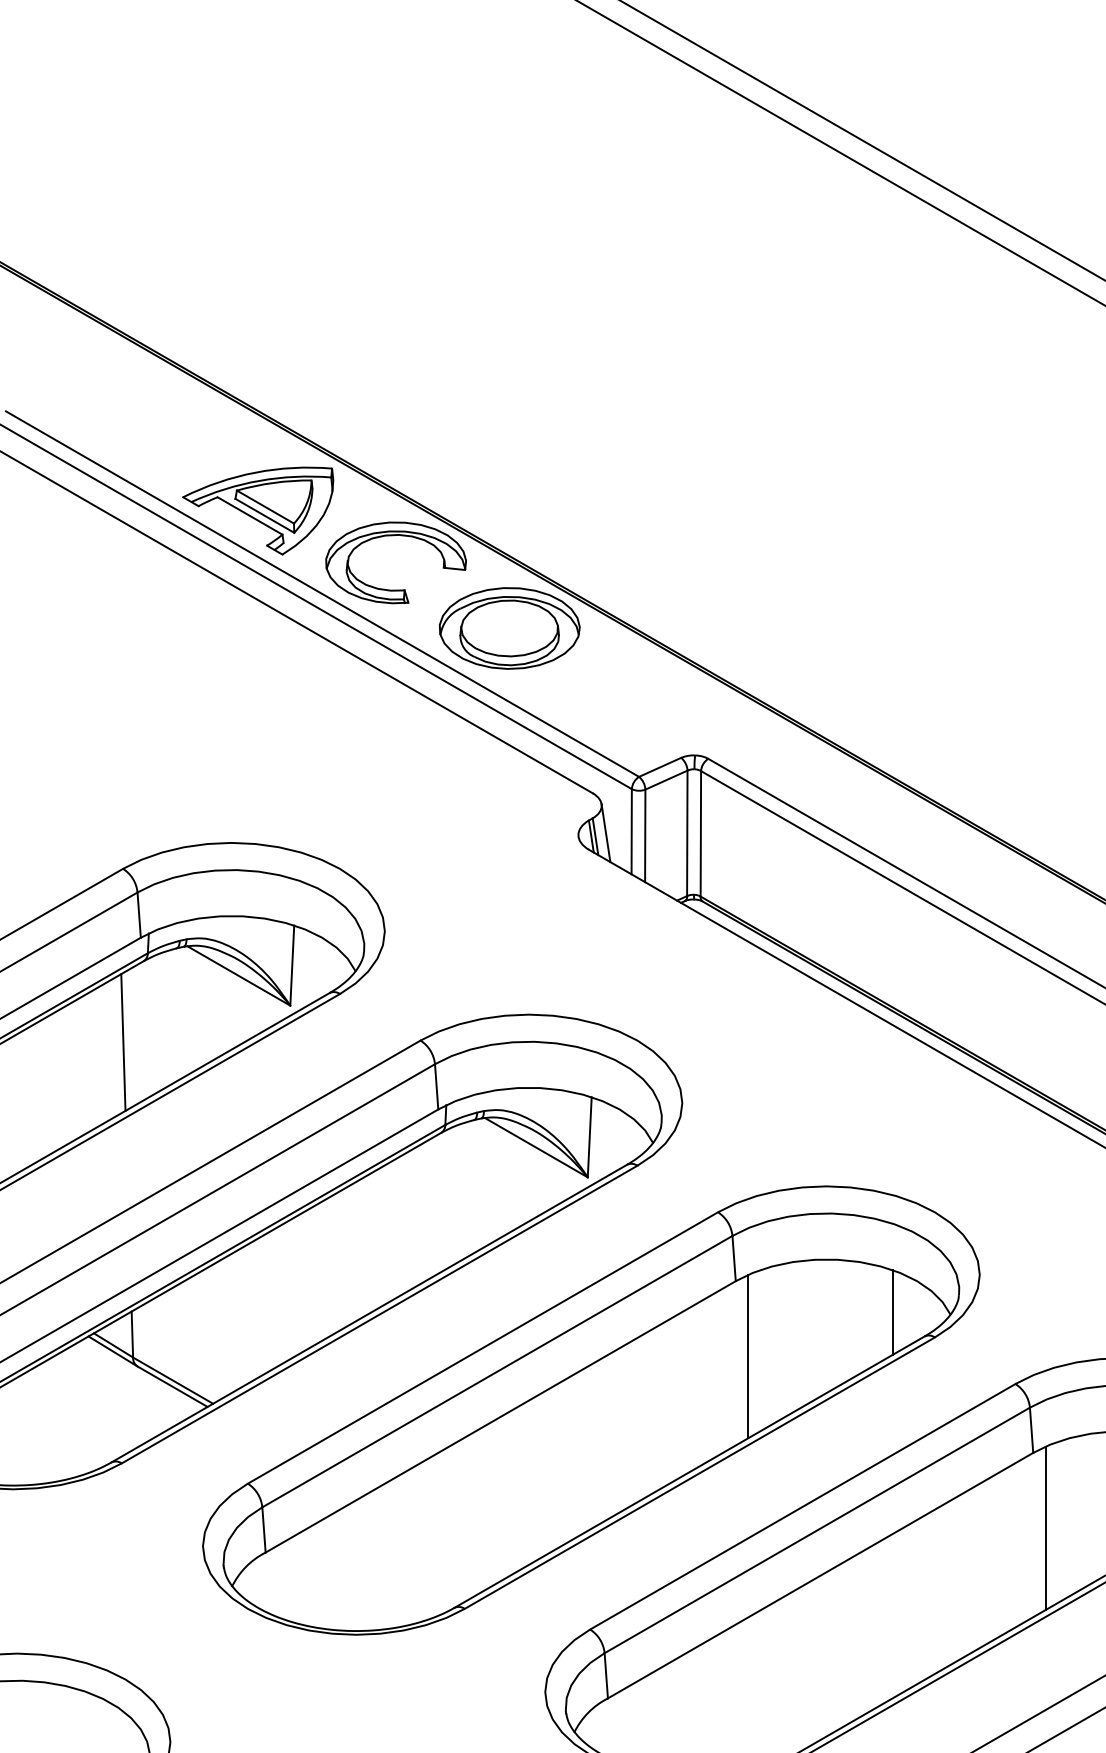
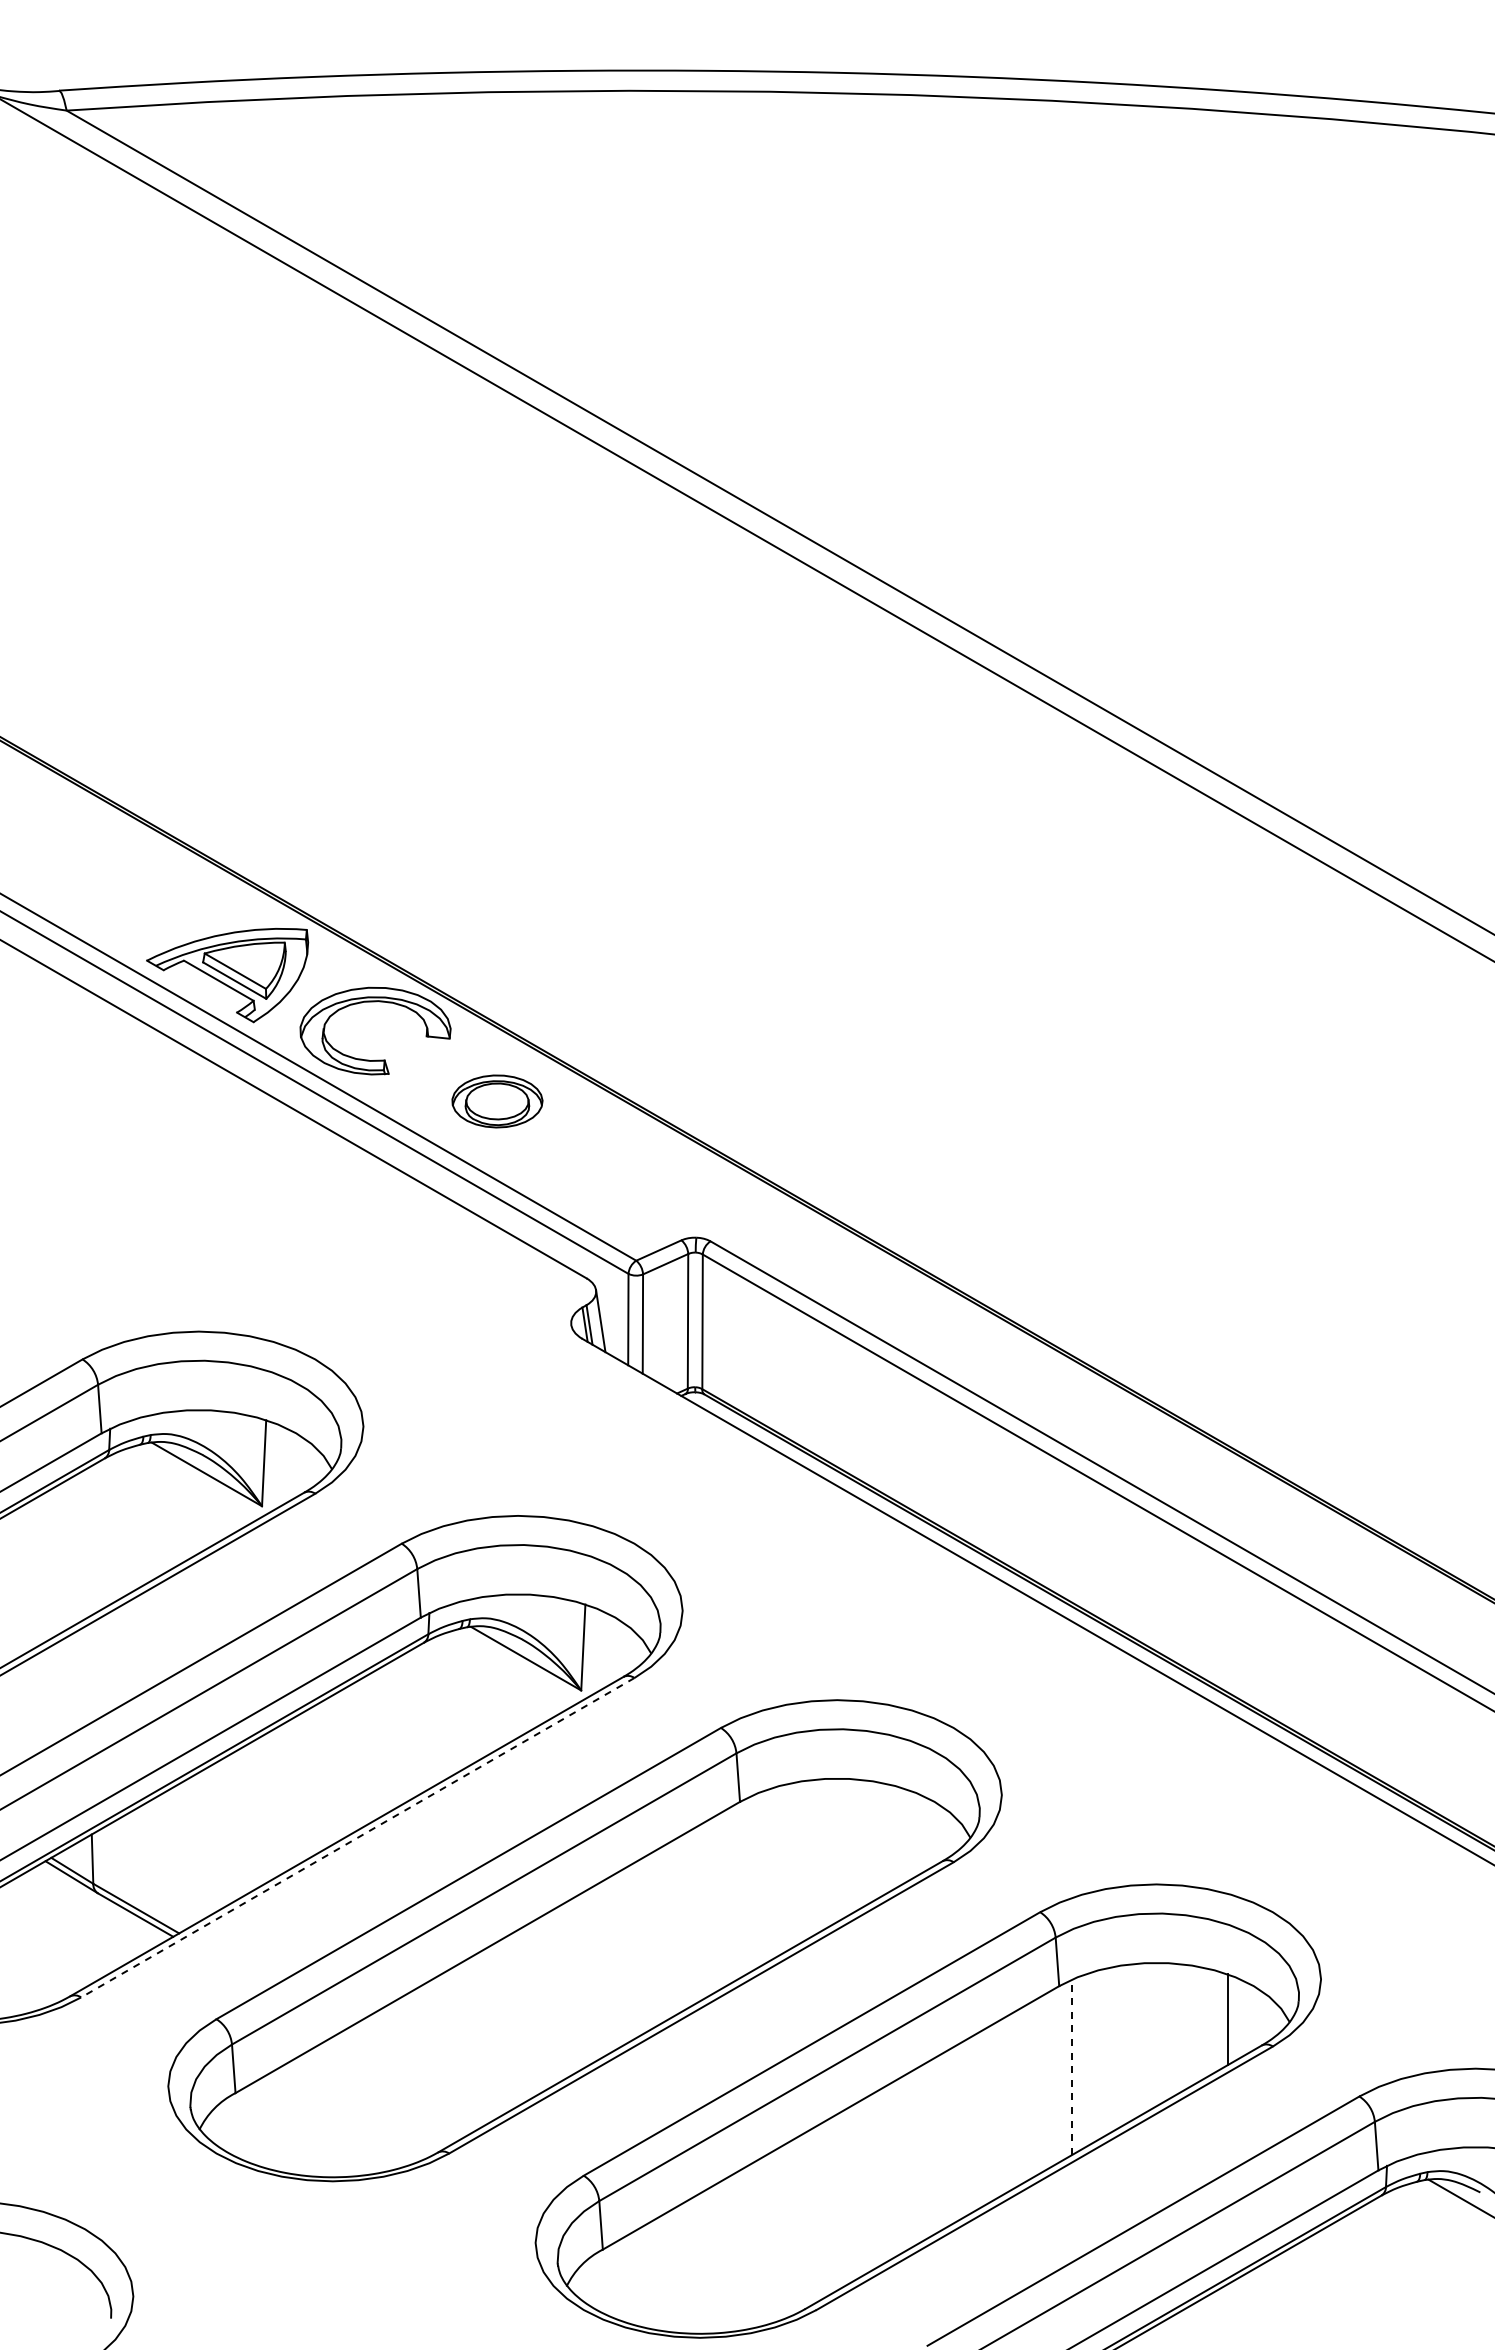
part: (509, 628) -> (497, 1101), size x0.6
line: (123, 1042) -> (82, 1545), removed
line: (892, 1312) -> (908, 1835), removed
line: (379, 1314) -> (357, 1837), solid -> dashed
line: (748, 1356) -> (753, 1882), removed
line: (1045, 1528) -> (1072, 2067), solid -> dashed

